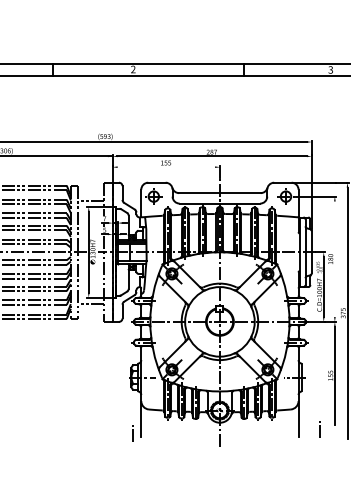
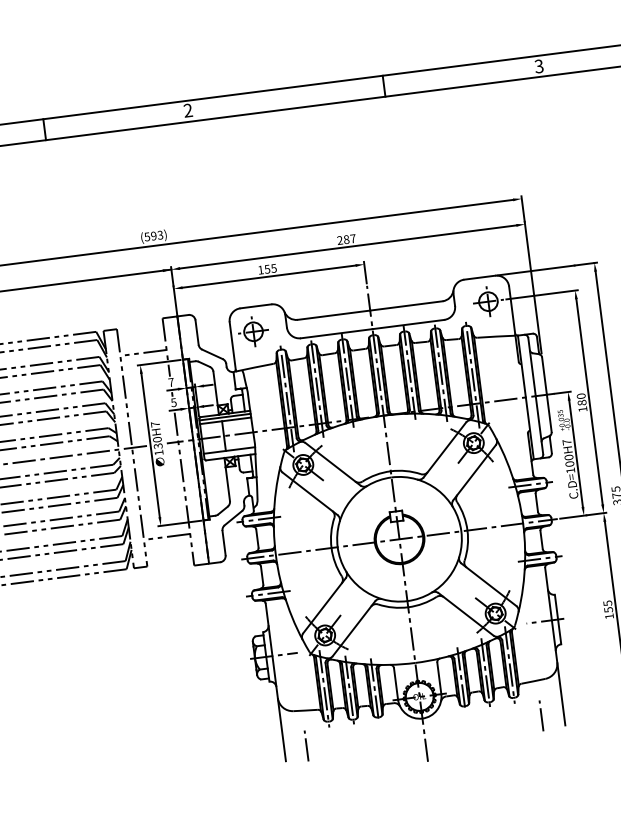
line: (165, 167) -> (267, 277), added
line: (334, 259) -> (588, 402), added
line: (319, 429) -> (540, 715), moved
line: (132, 433) -> (305, 745), moved

